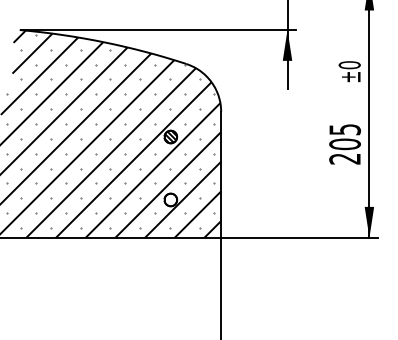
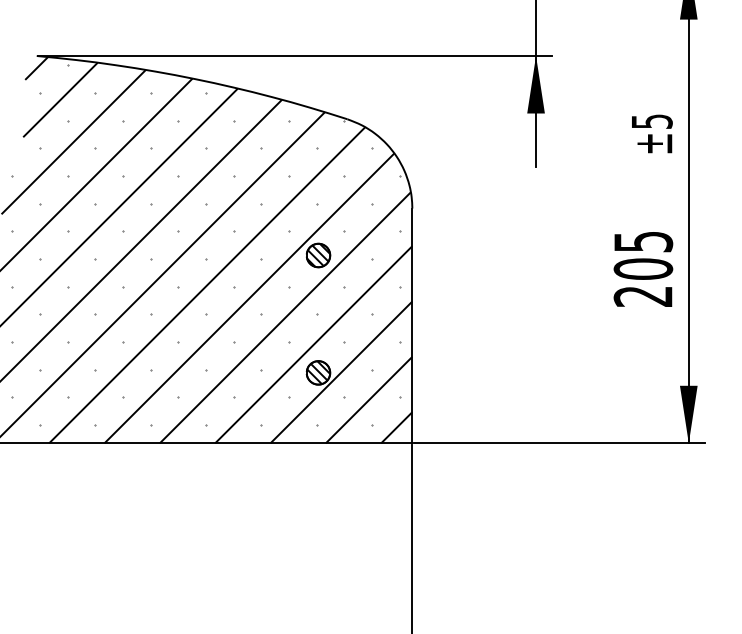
text: (349, 65) -> (651, 122), ±0 -> ±5
hatch: (170, 199) -> (317, 372), added

